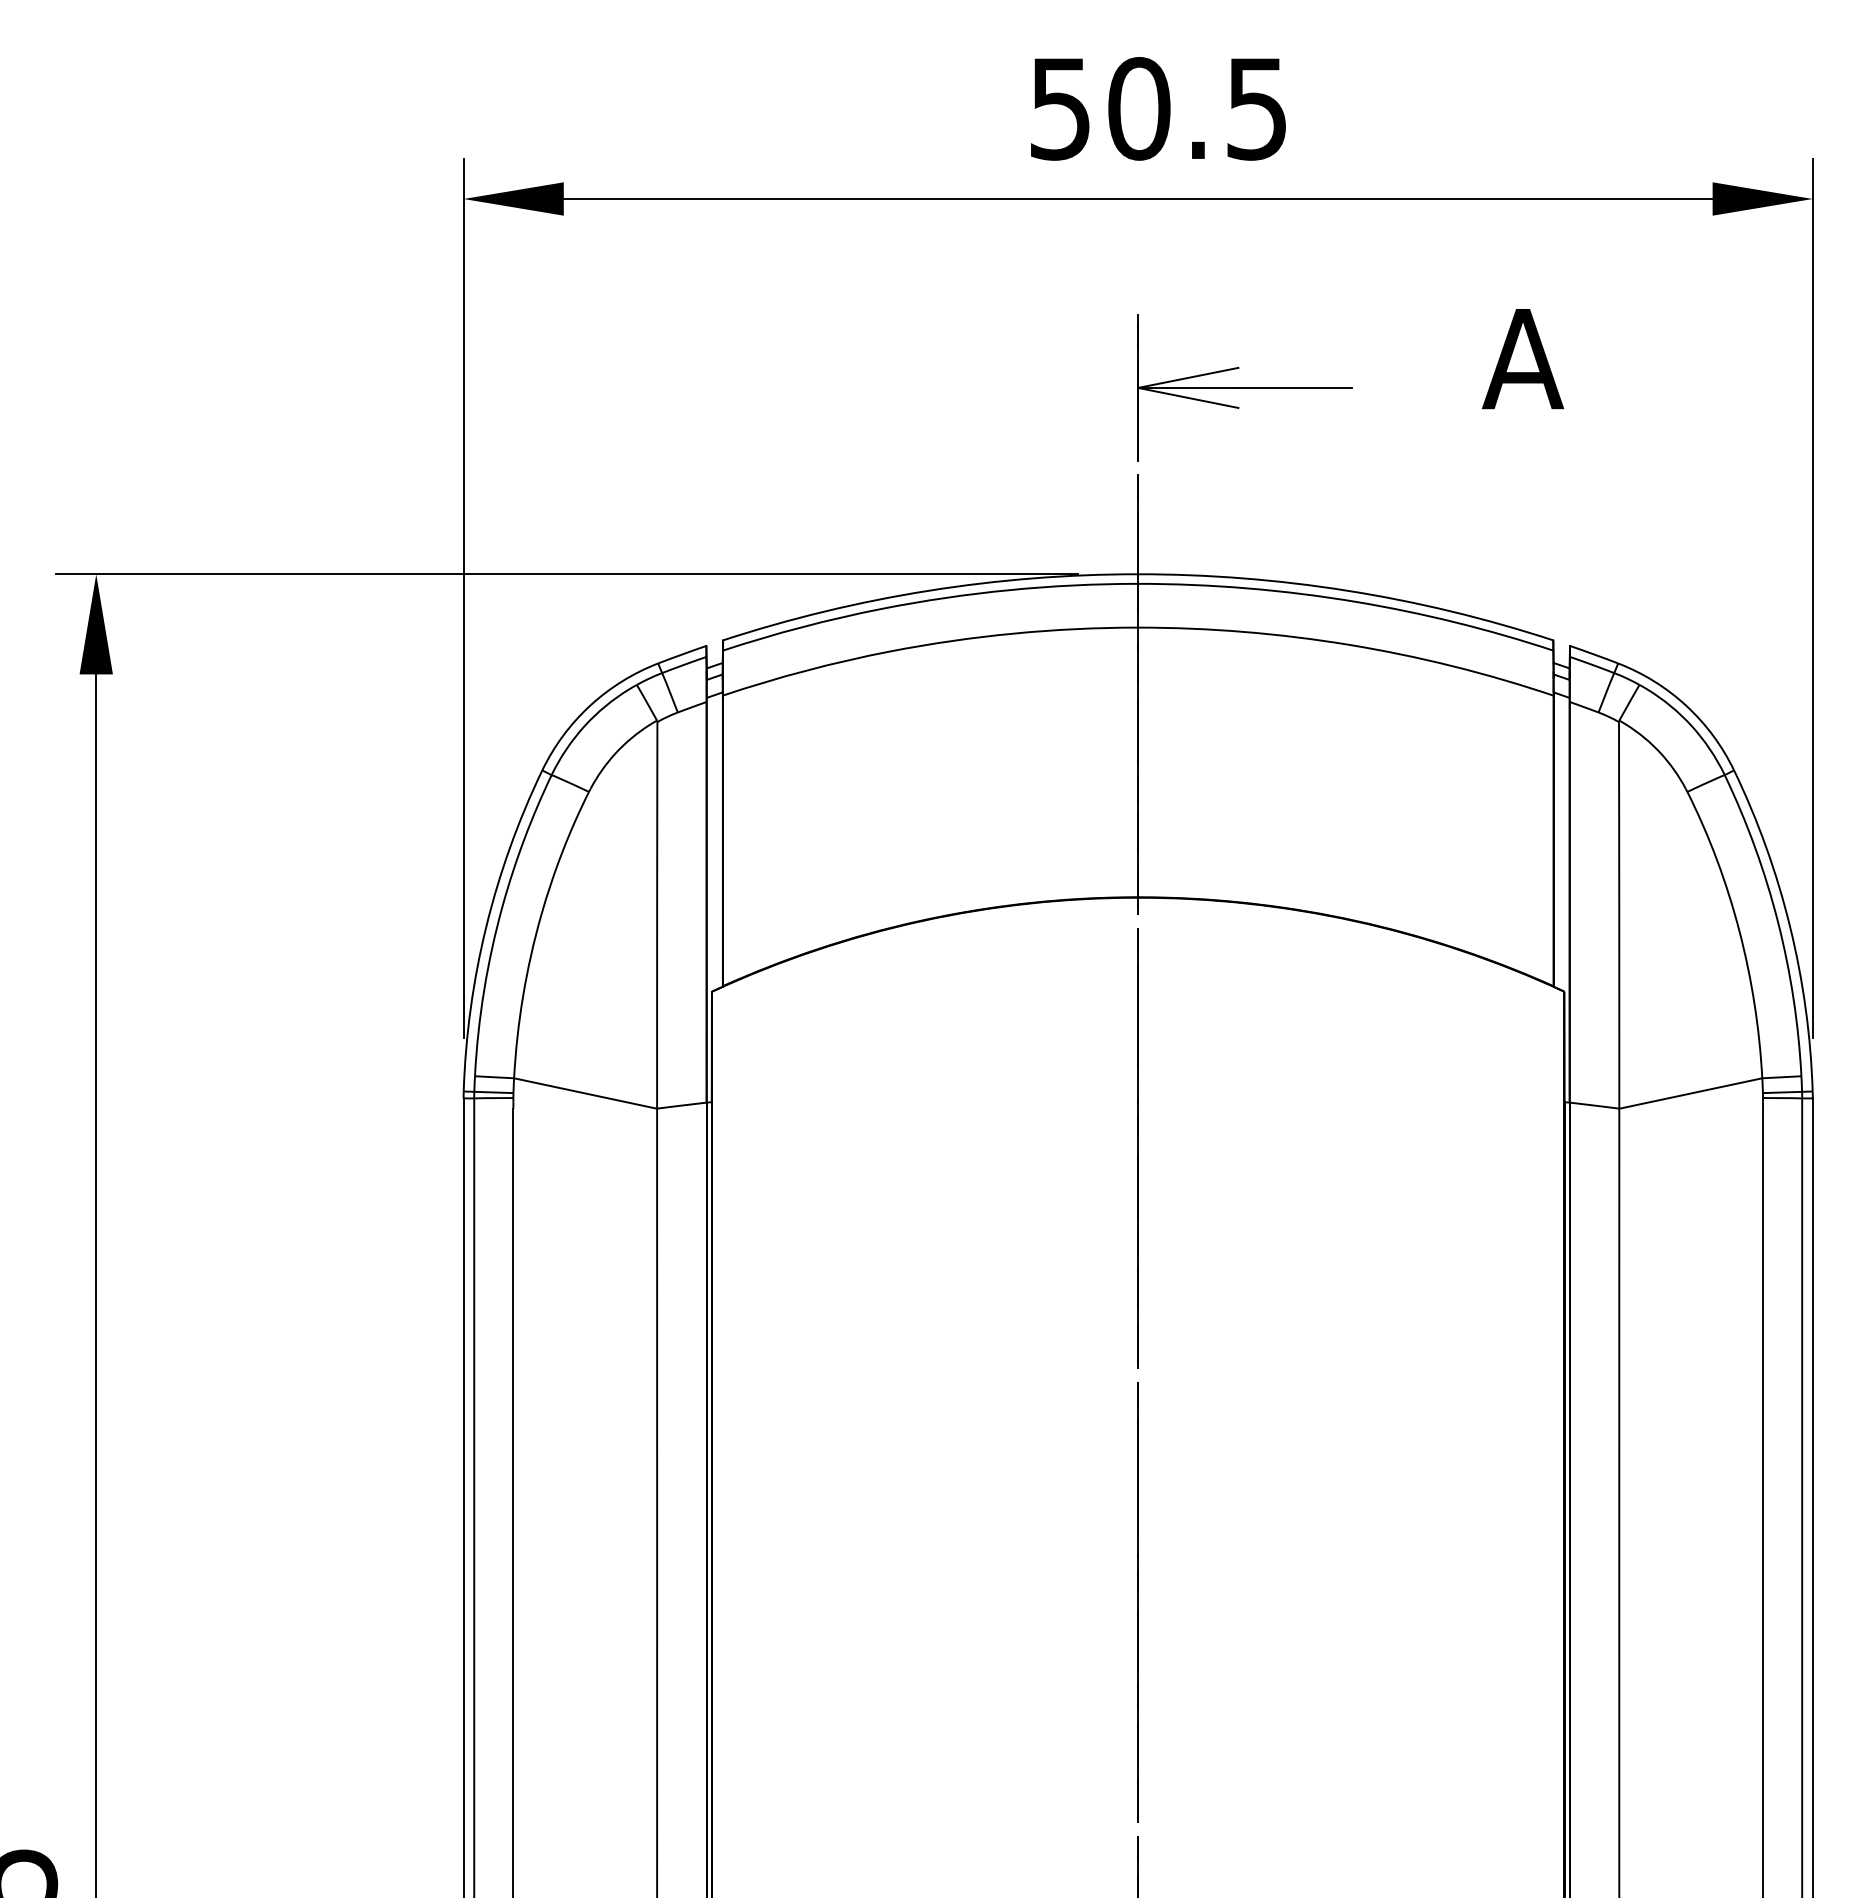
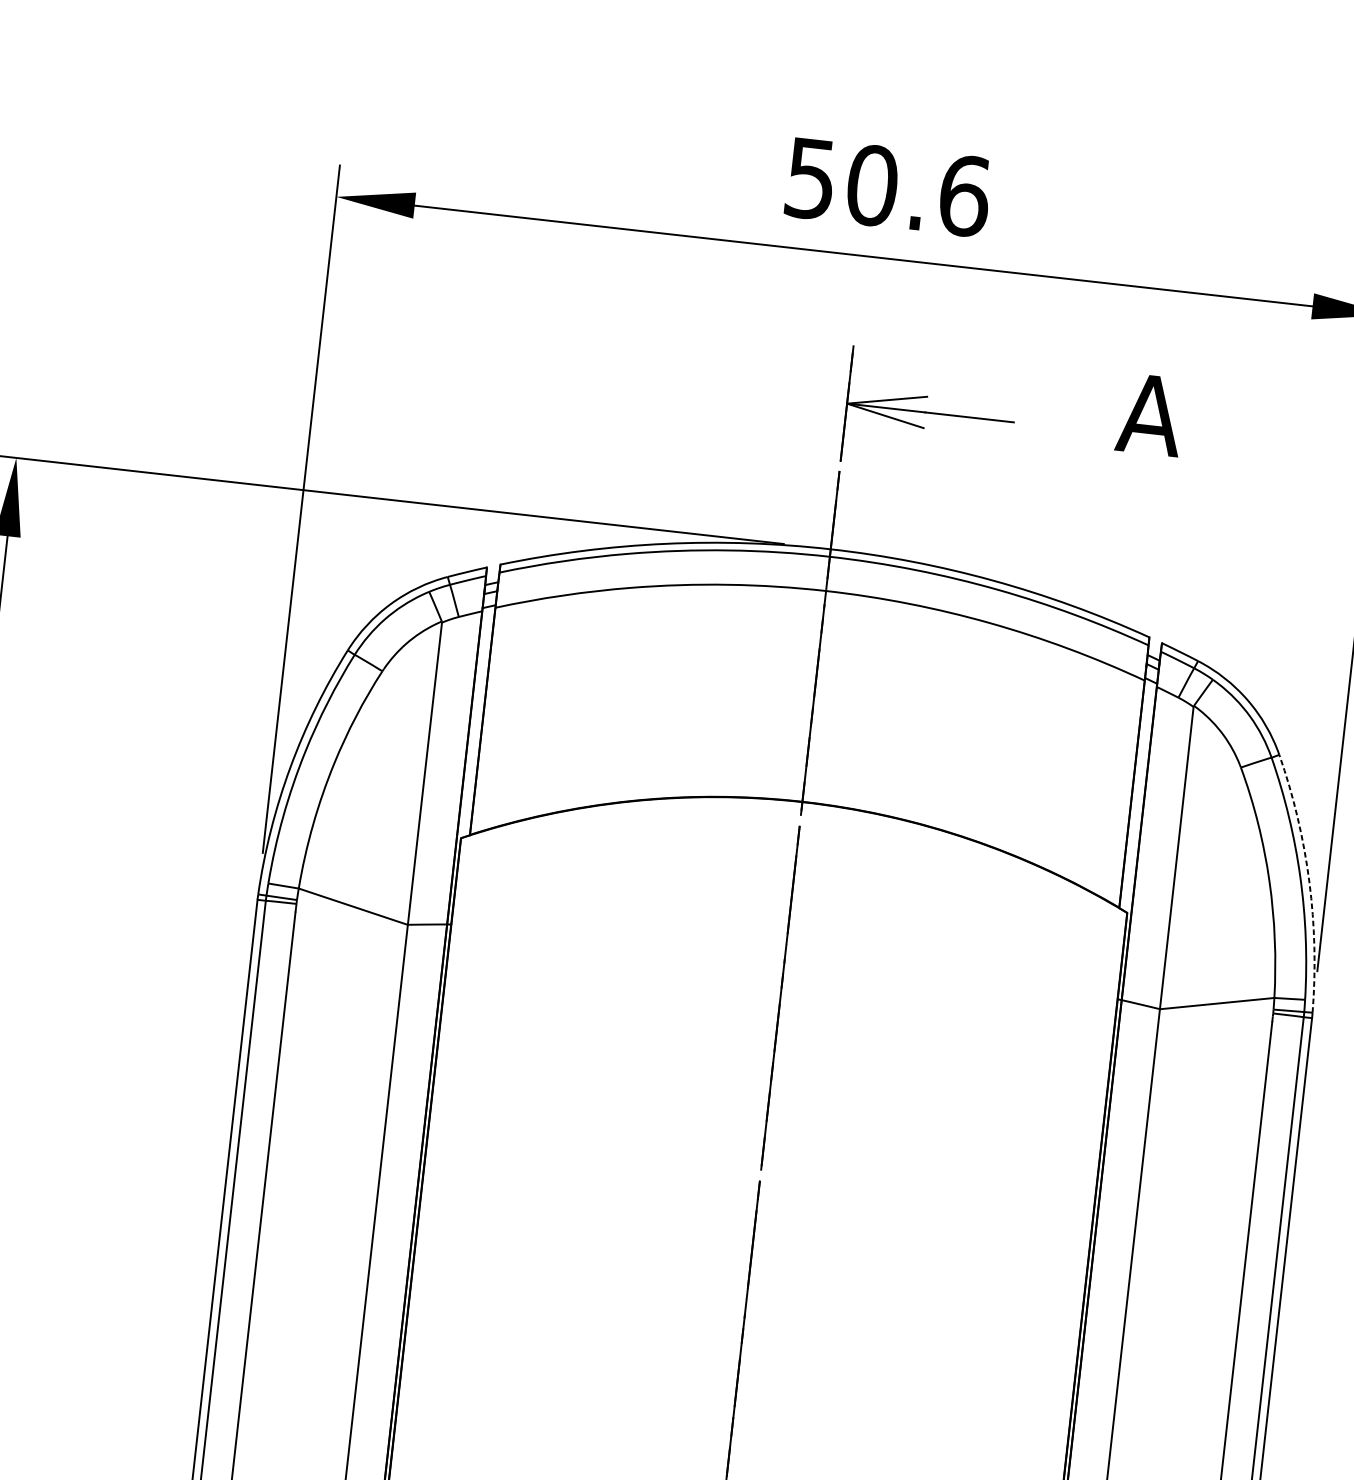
text: (1257, 108) -> (964, 195), 50.5 -> 50.6
arc: (1790, 926) -> (1309, 881), solid -> dashed

